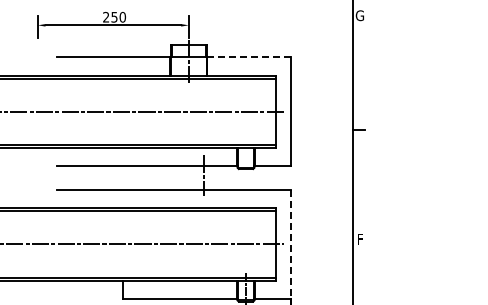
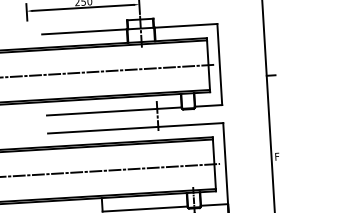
line: (249, 57) -> (186, 25), dashed -> solid
line: (291, 244) -> (225, 163), dashed -> solid

